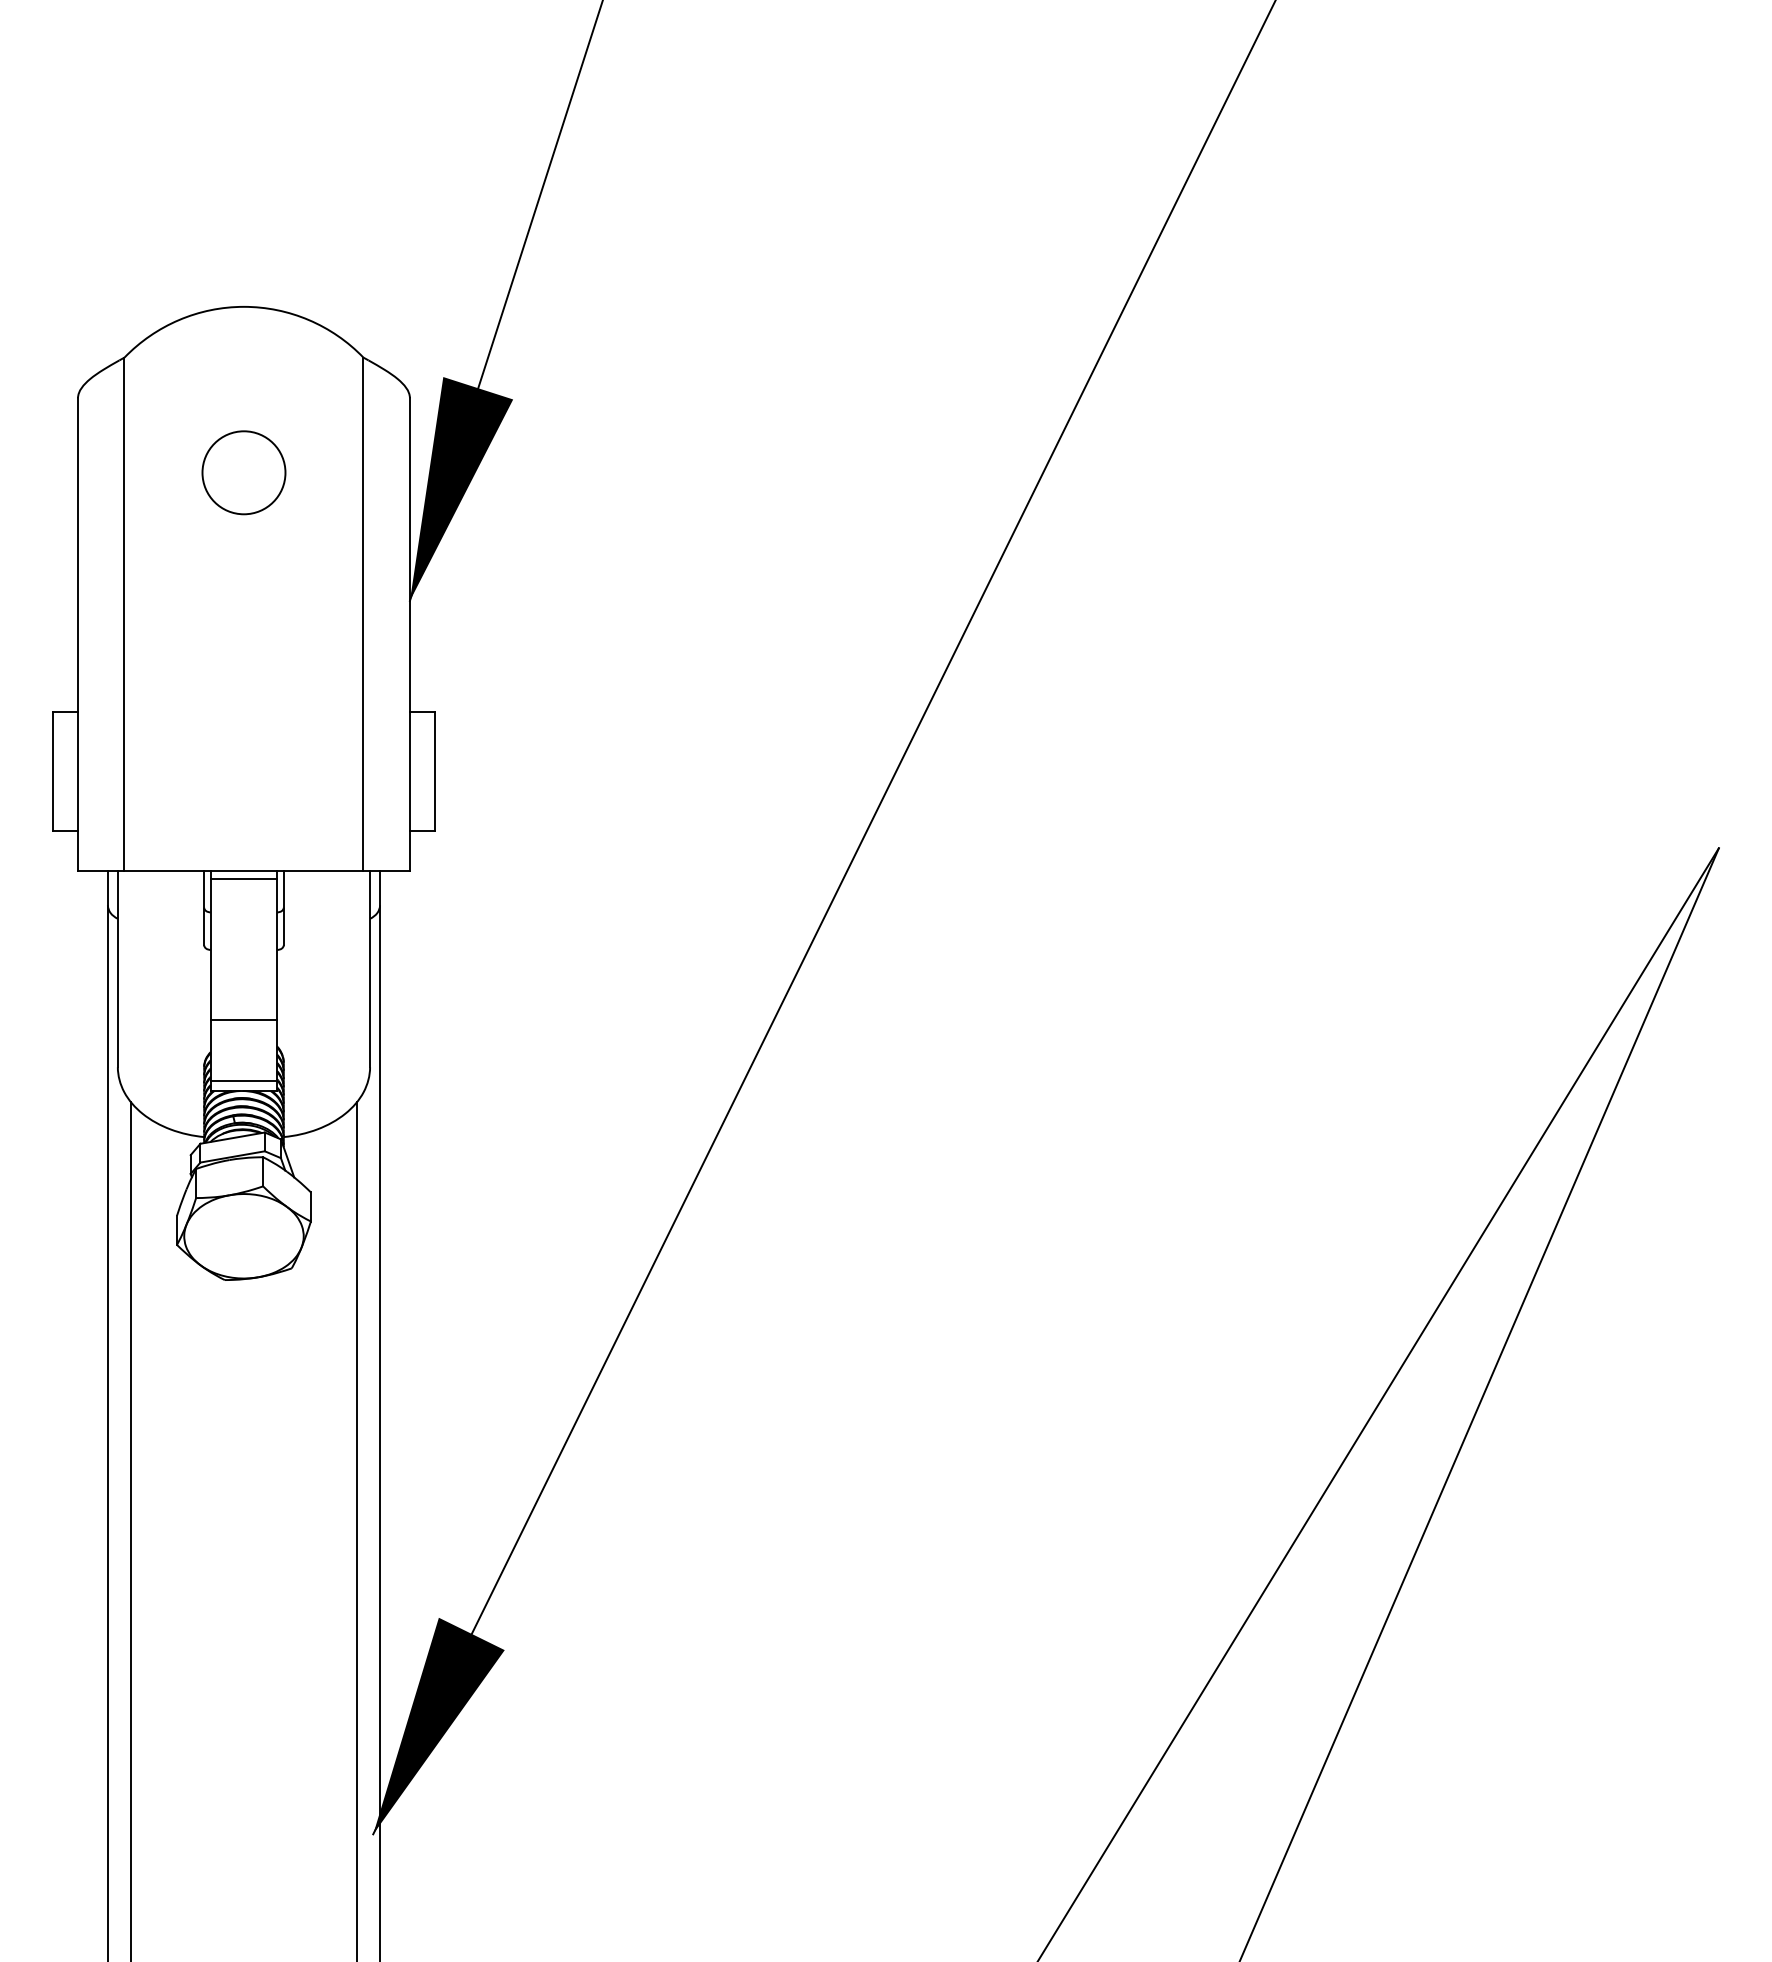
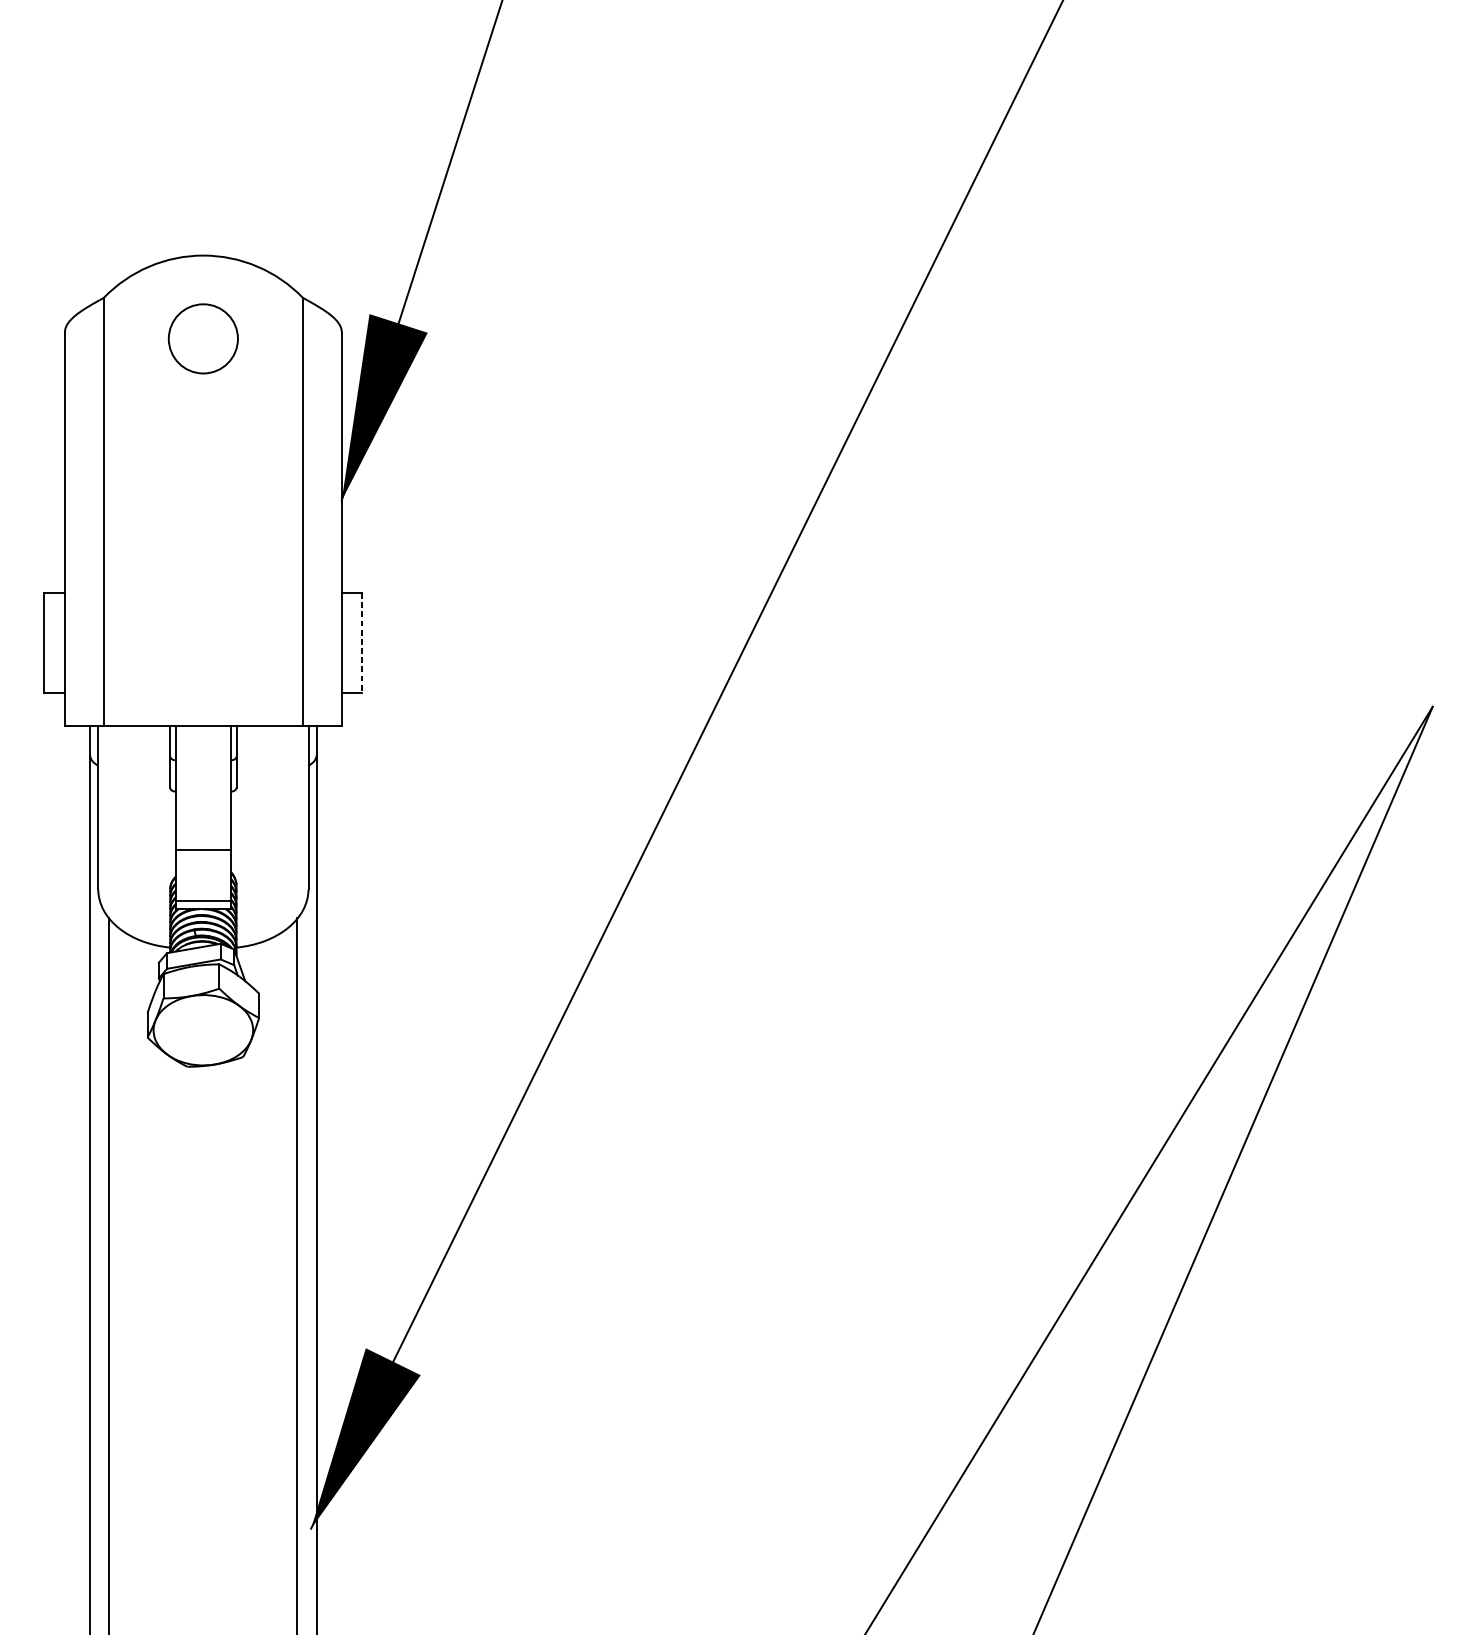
circle: (243, 472) -> (202, 338), moved
line: (434, 771) -> (362, 642), solid -> dashed
line: (243, 879) -> (202, 732), removed

